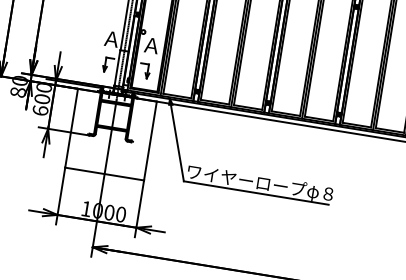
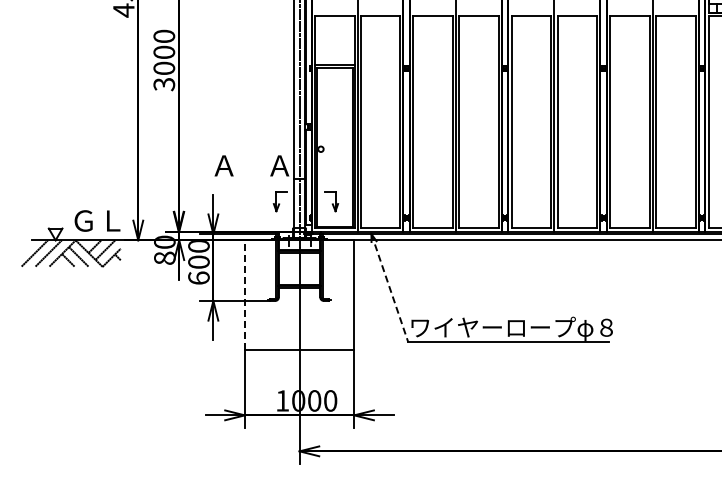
text: (151, 45) -> (223, 165), moved
line: (71, 128) -> (244, 295), solid -> dashed
line: (176, 140) -> (389, 288), solid -> dashed

